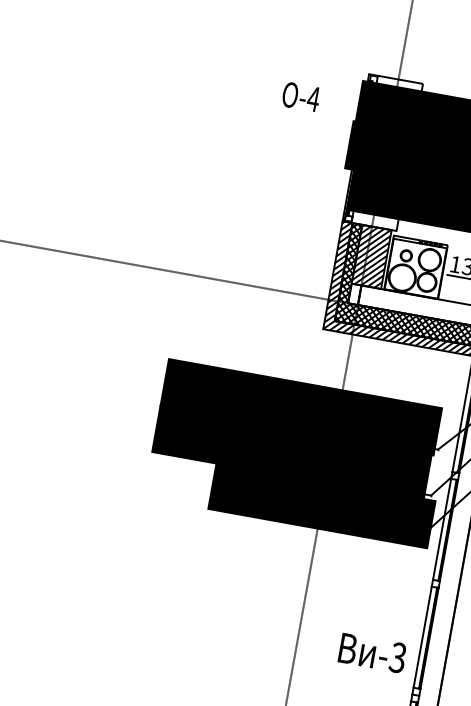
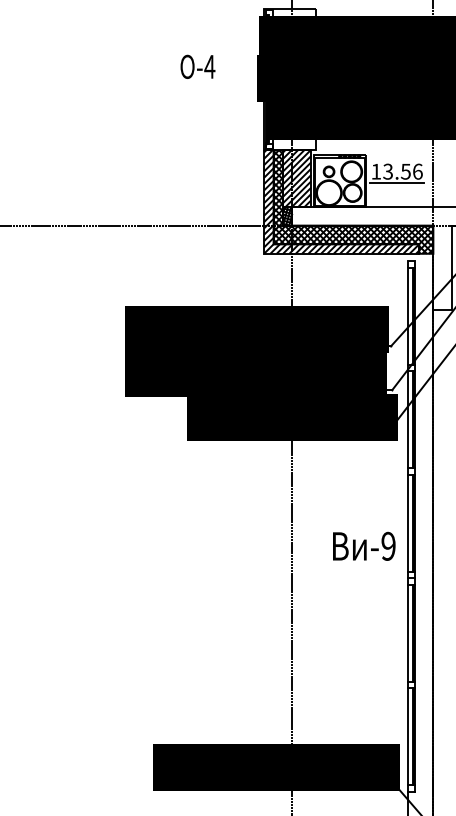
text: (300, 96) -> (197, 66), moved
hatch: (354, 293) -> (287, 215), added
text: (397, 657) -> (388, 546), -3 -> -9

